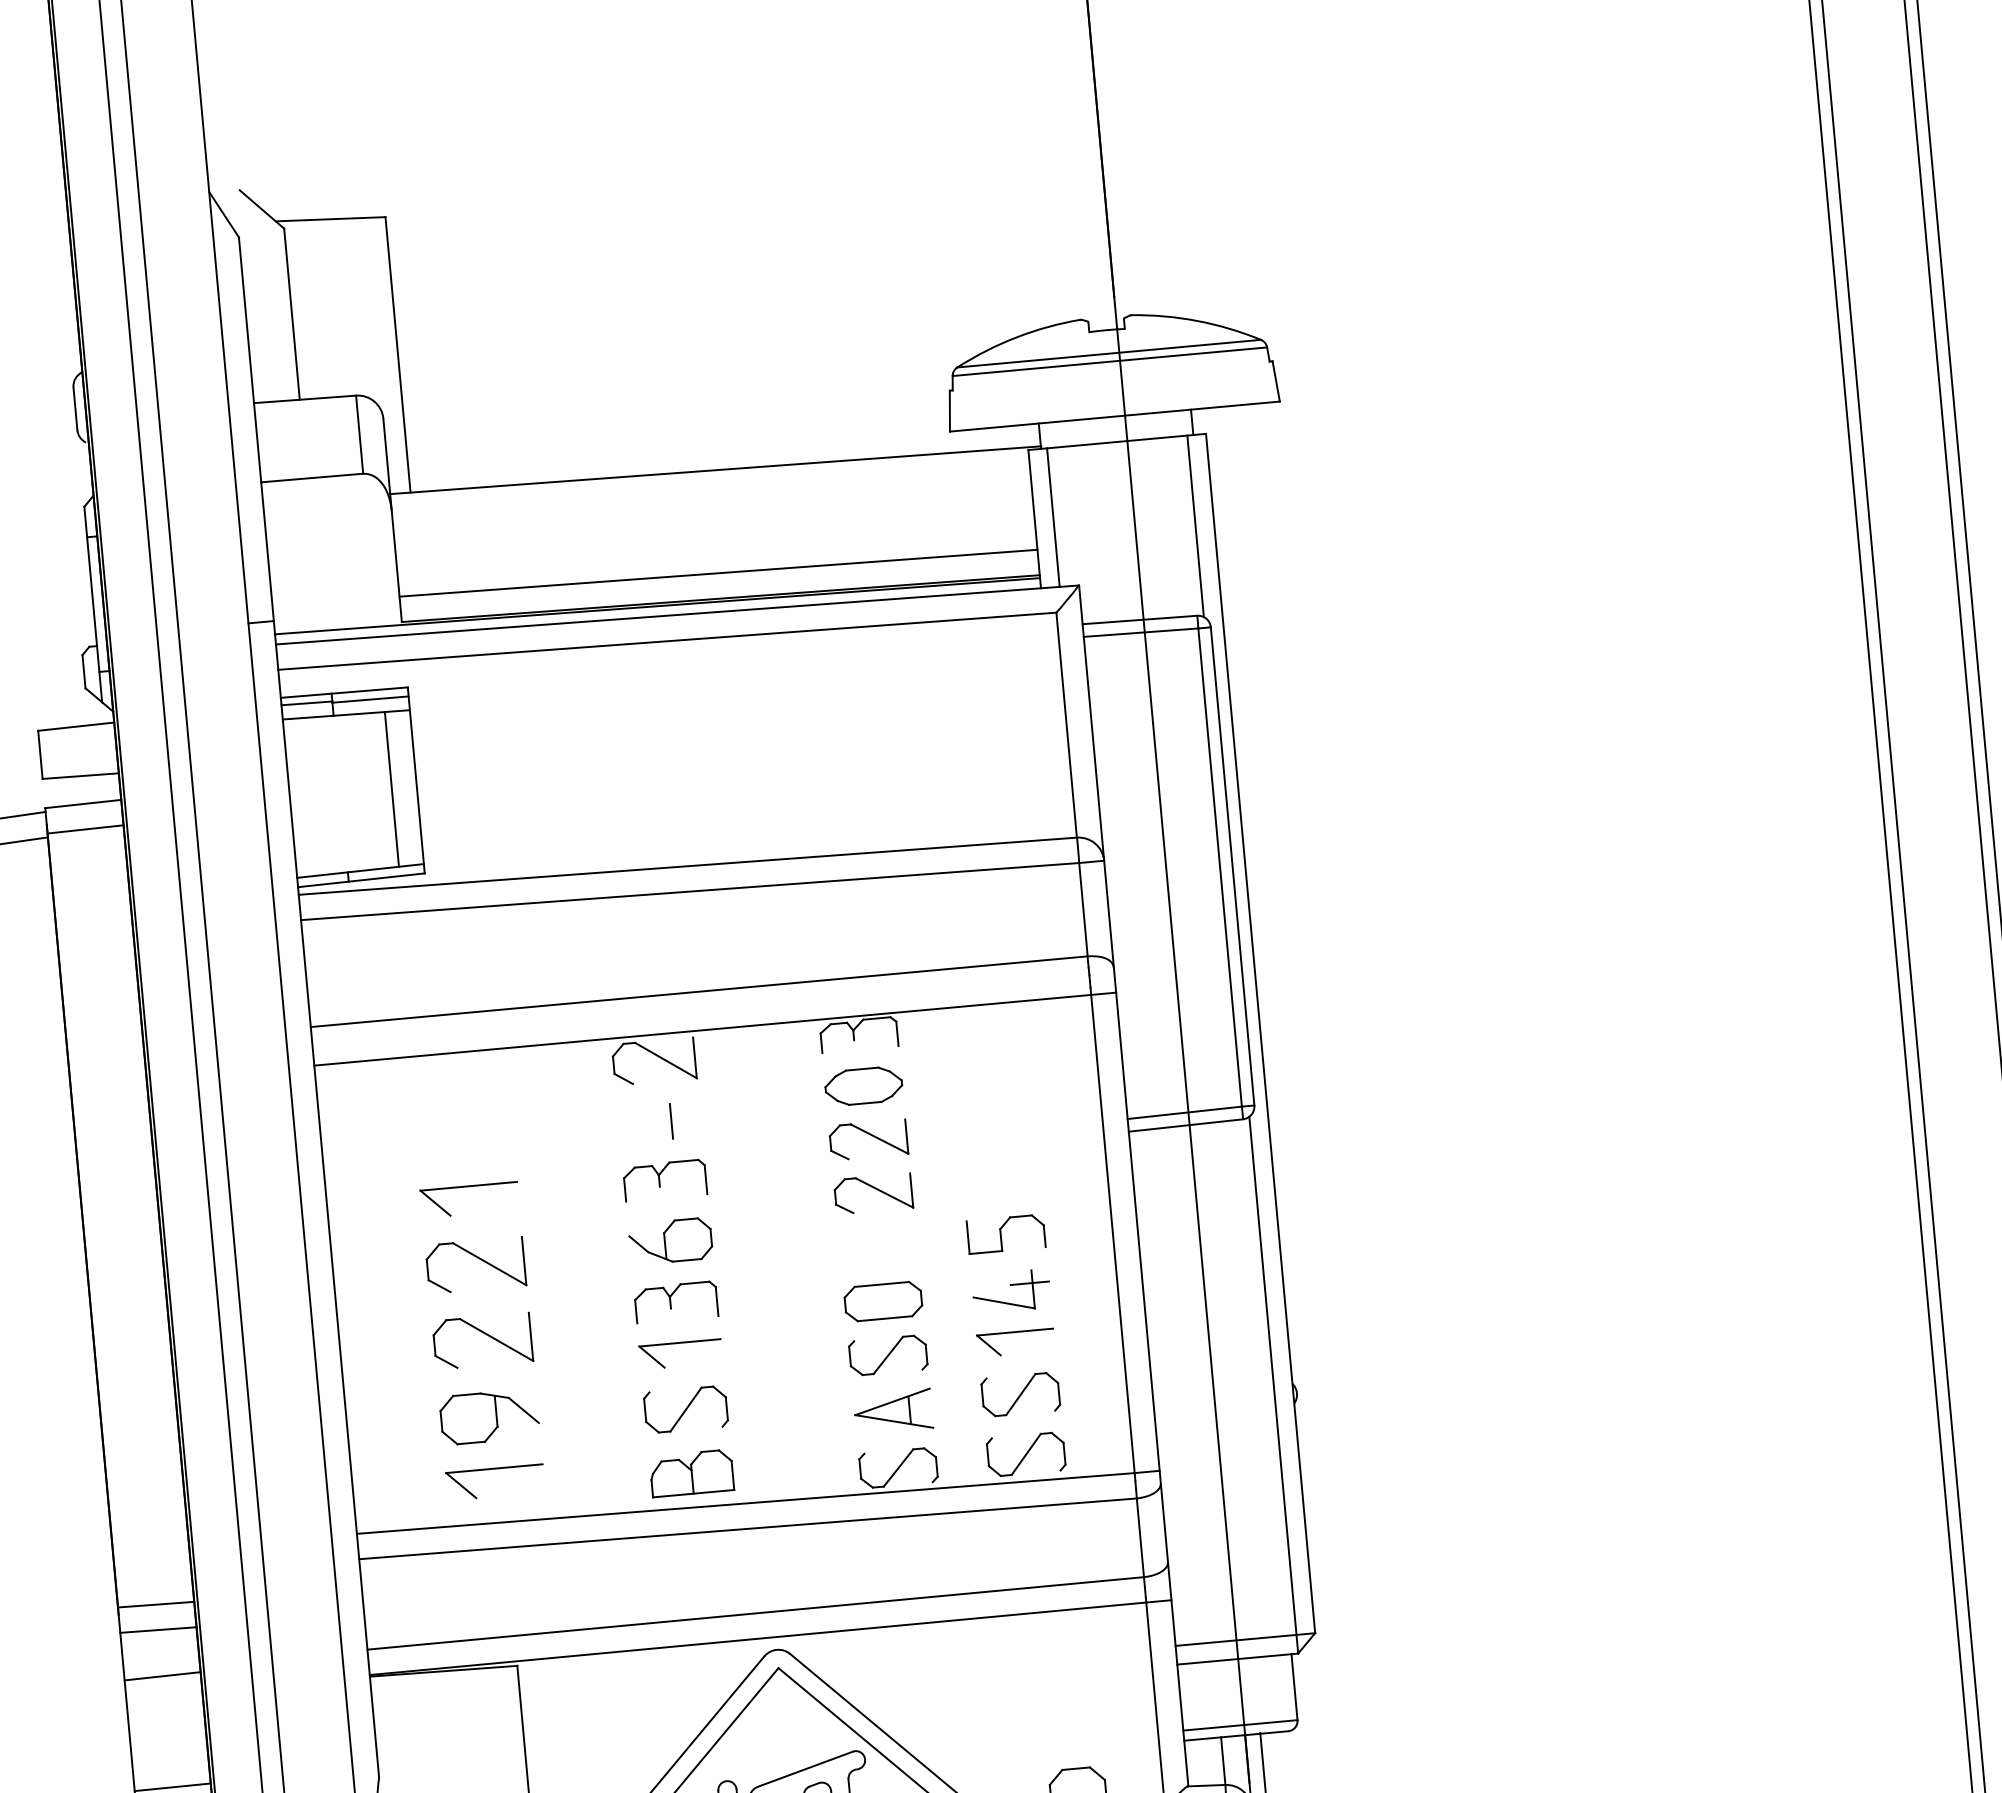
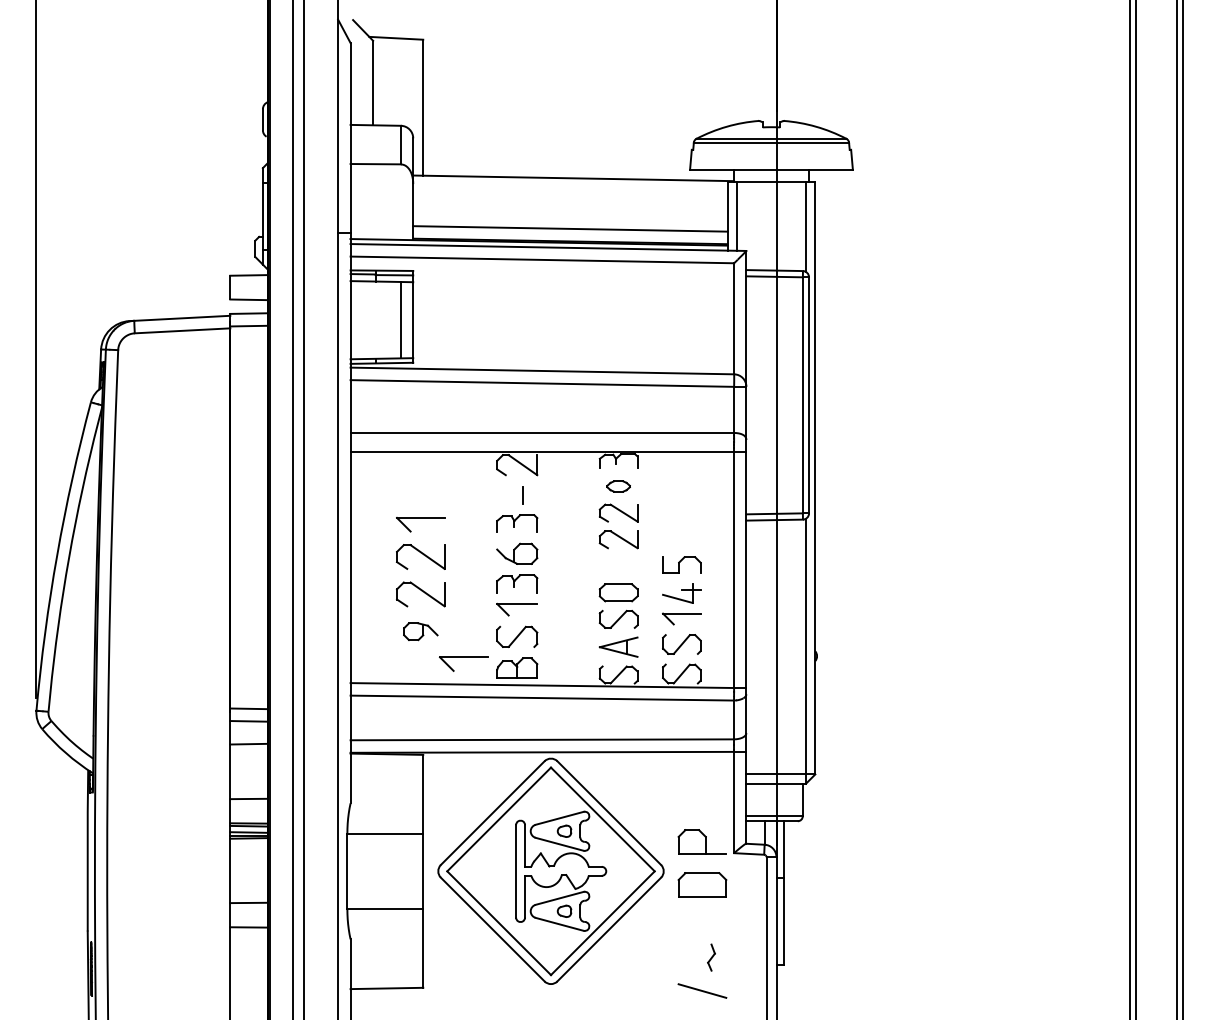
part: (863, 1086) -> (618, 486), size x0.6
part: (489, 1416) -> (420, 631), size x0.7
part: (494, 1481) -> (463, 663), moved

